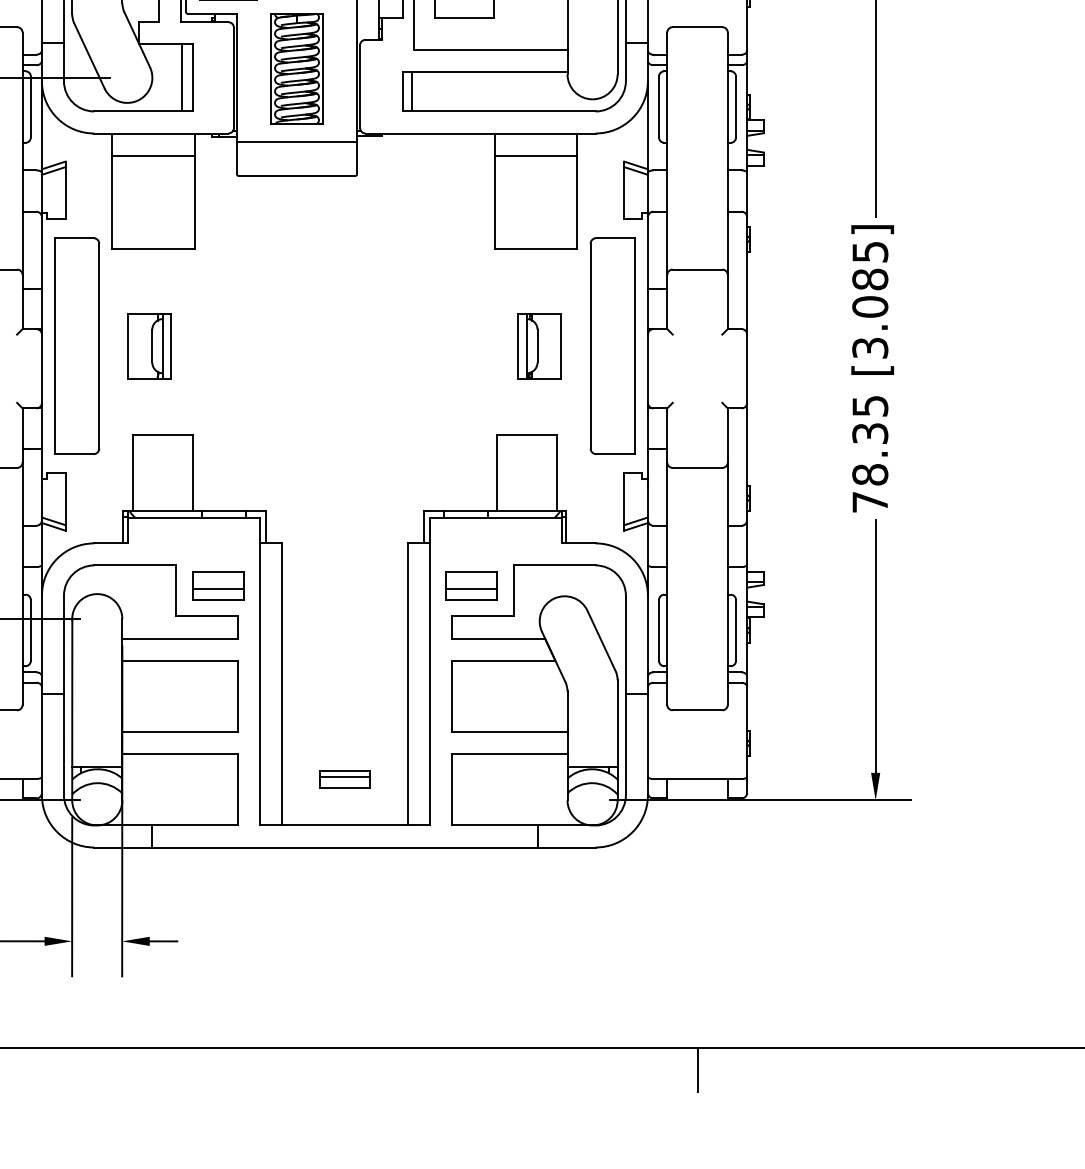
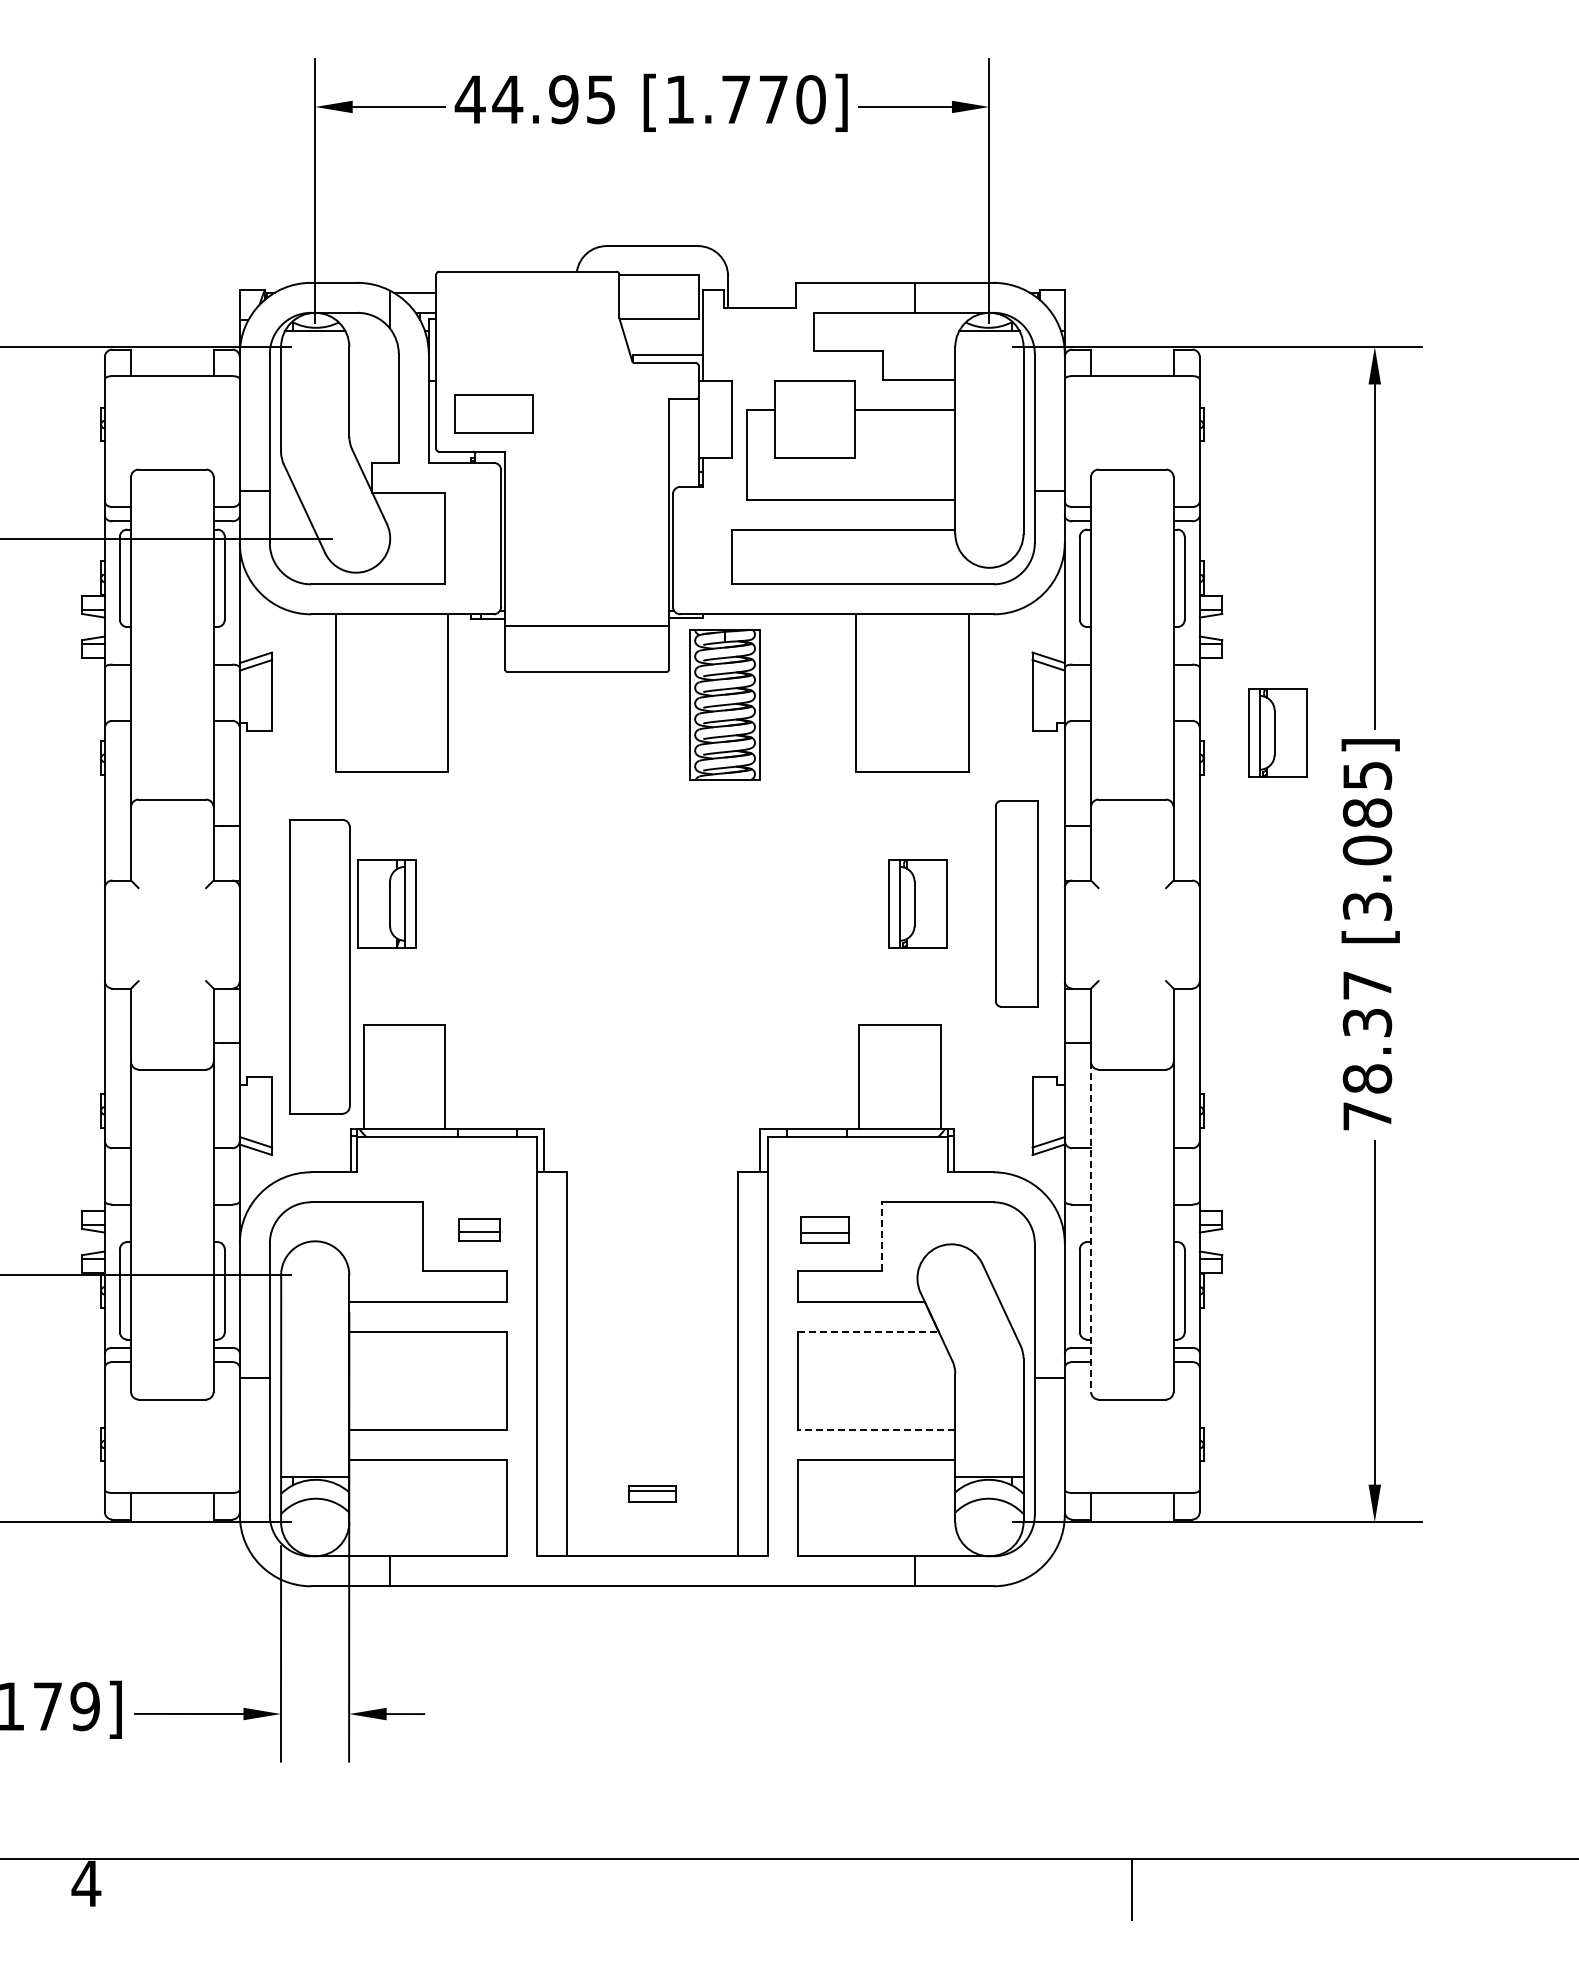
part: (296, 68) -> (724, 704), moved
line: (181, 77) -> (430, 538), removed
line: (411, 91) -> (743, 557), removed
line: (153, 155) -> (391, 644), removed
line: (536, 155) -> (912, 644), removed
part: (804, 220) -> (1277, 732), added
part: (76, 345) -> (319, 966), moved
part: (612, 345) -> (1016, 903), size x0.7
text: (870, 406) -> (1367, 985), 78.35 -> 78.37
line: (667, 583) -> (1091, 1227), solid -> dashed
part: (217, 585) -> (479, 1229), size x0.6
part: (471, 585) -> (824, 1229), size x0.7
line: (513, 590) -> (881, 1236), solid -> dashed
line: (503, 661) -> (868, 1332), solid -> dashed
line: (509, 732) -> (876, 1429), solid -> dashed
part: (345, 779) -> (652, 1493), size x0.7

